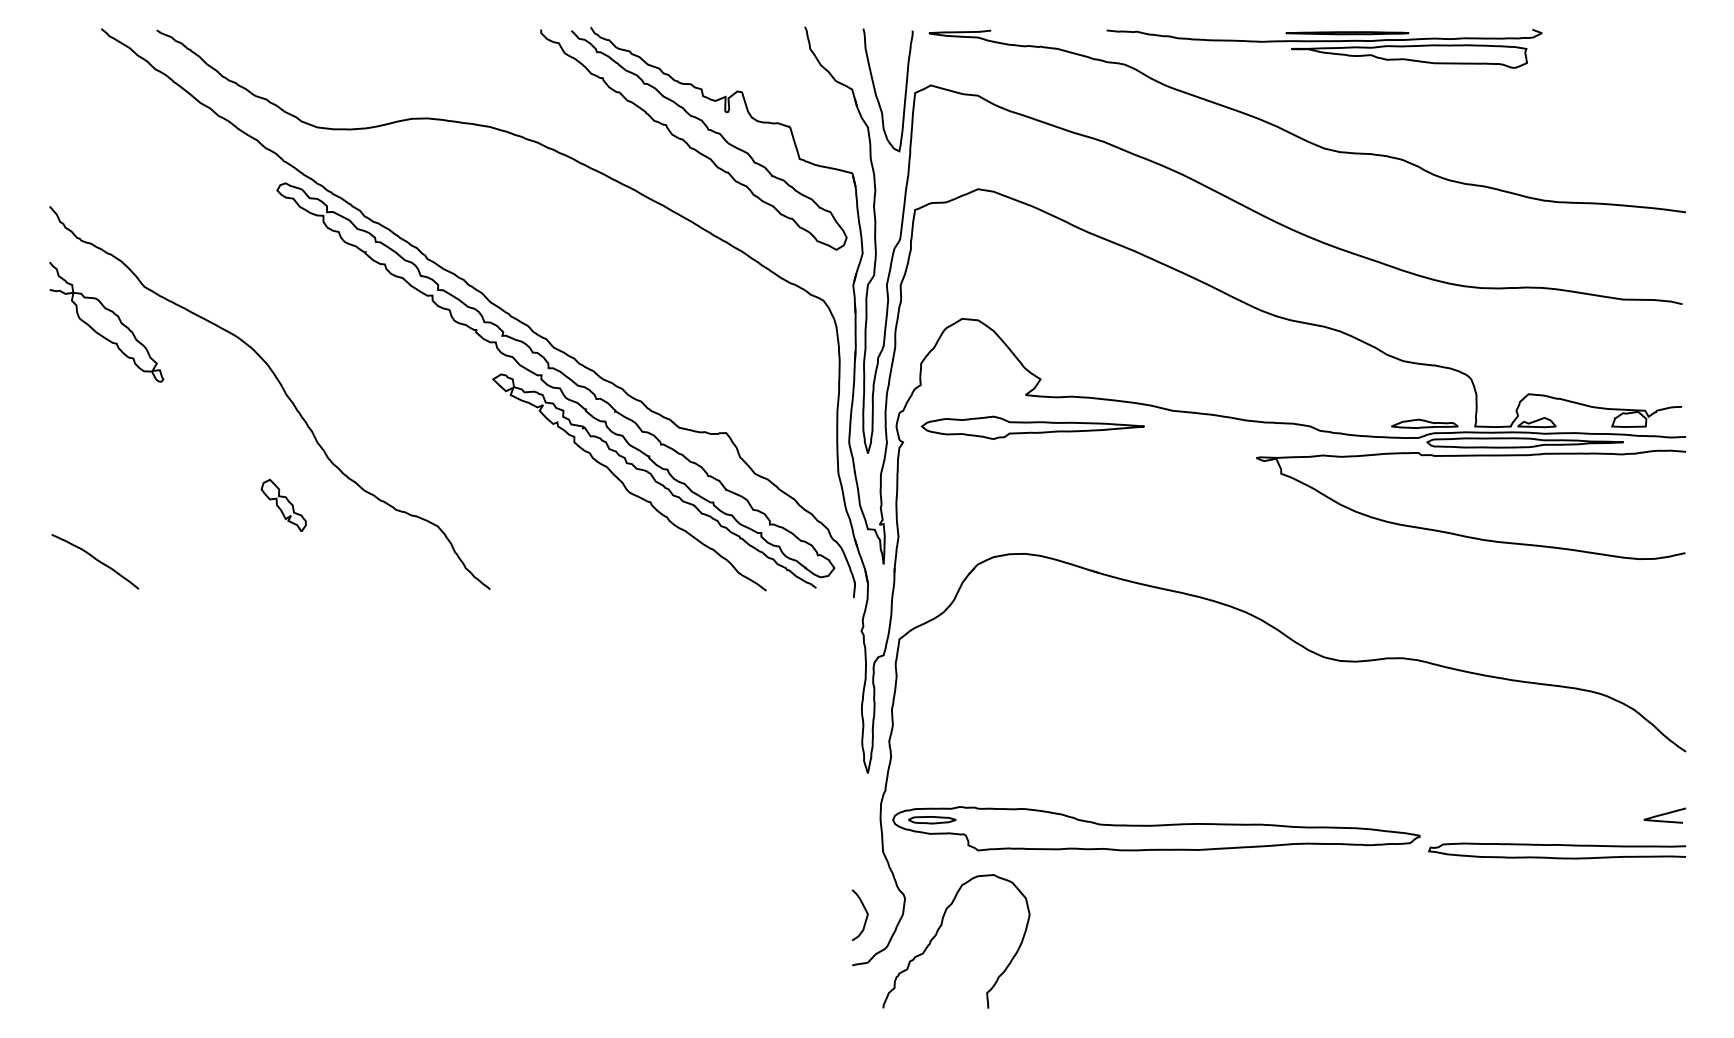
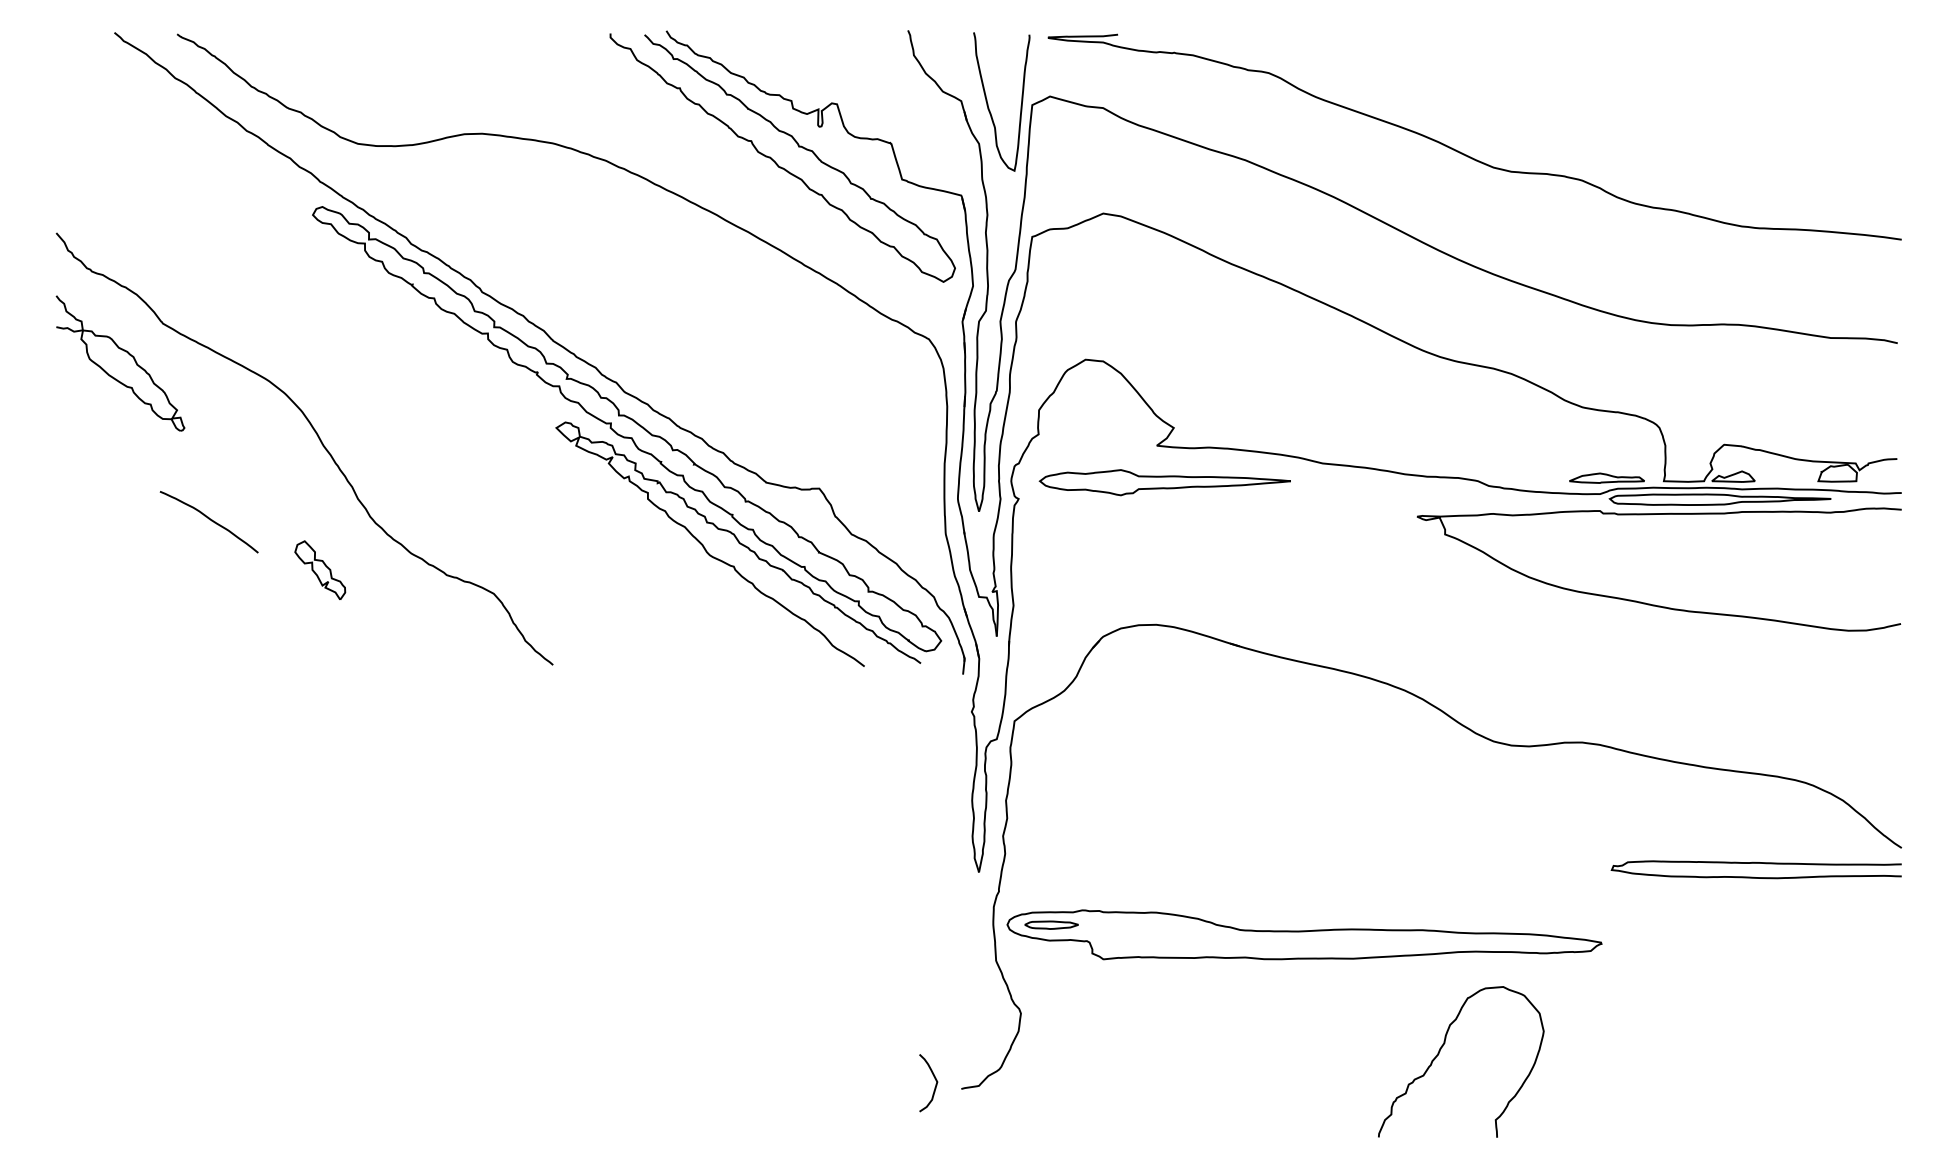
part: (1324, 48) -> (1493, 54), removed
curve: (96, 560) -> (210, 520), moved
curve: (1664, 815) -> (1877, 919), removed
curve: (1556, 845) -> (1755, 863), moved
curve: (865, 918) -> (934, 1086), moved
curve: (937, 934) -> (1439, 1054), moved

